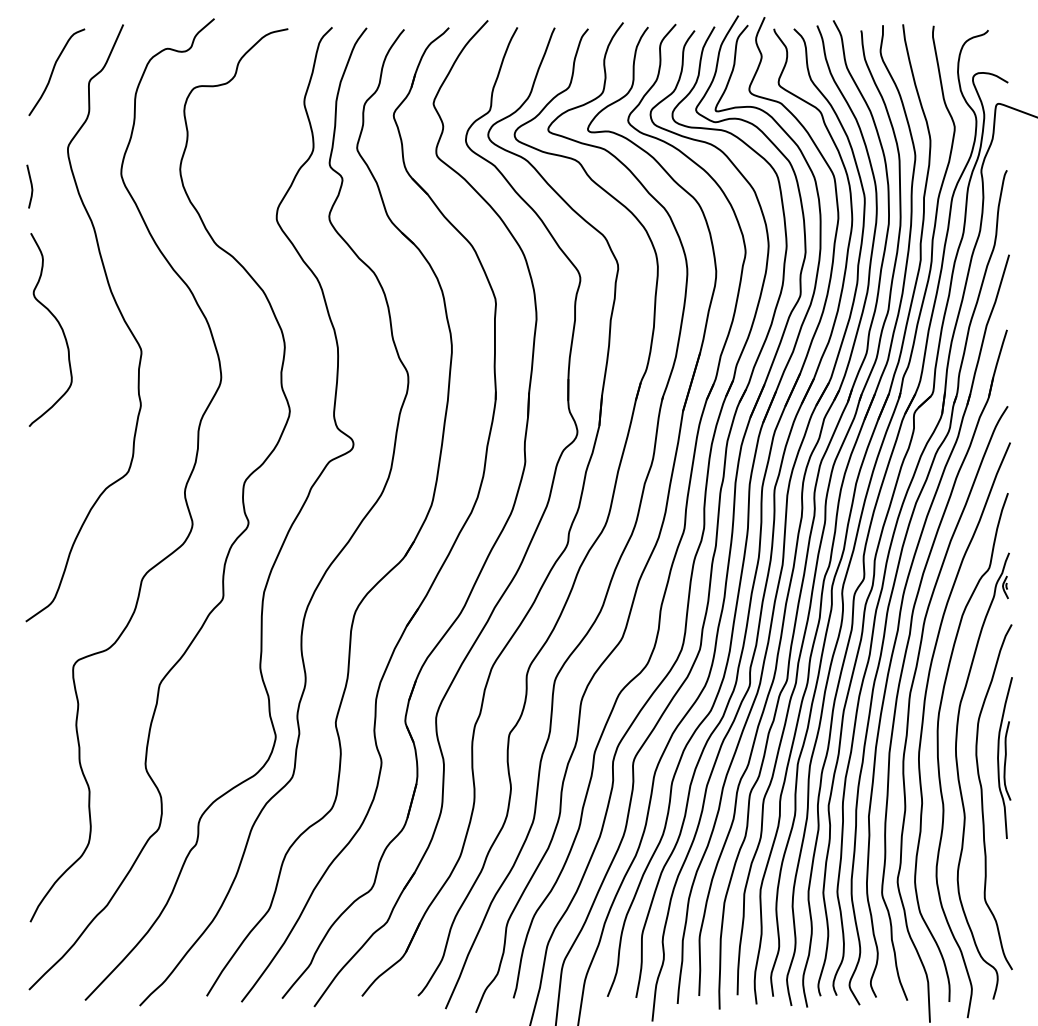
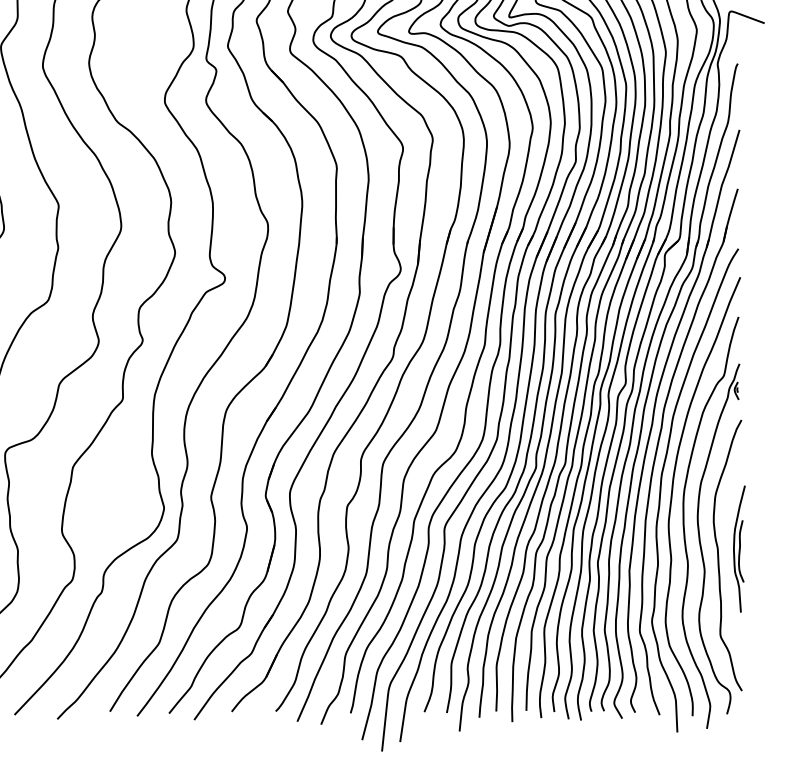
part: (1004, 757) -> (738, 548), moved

